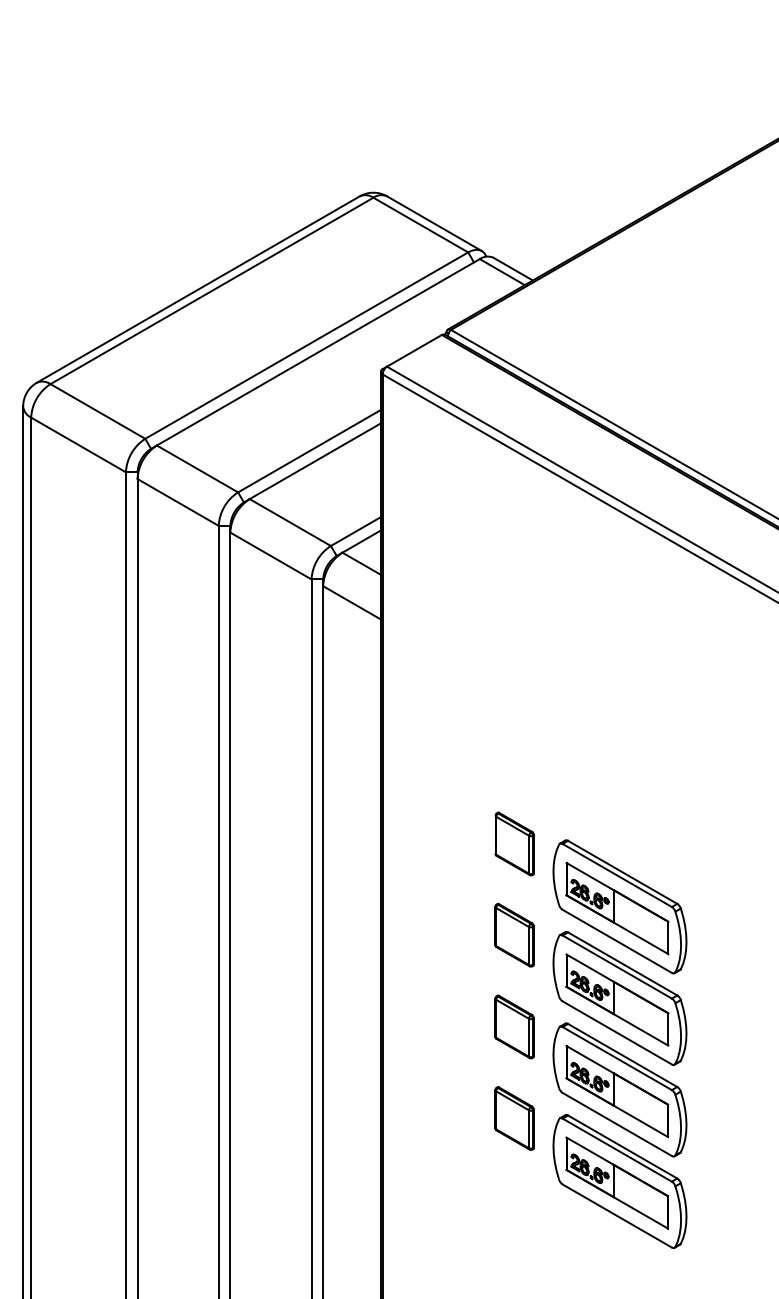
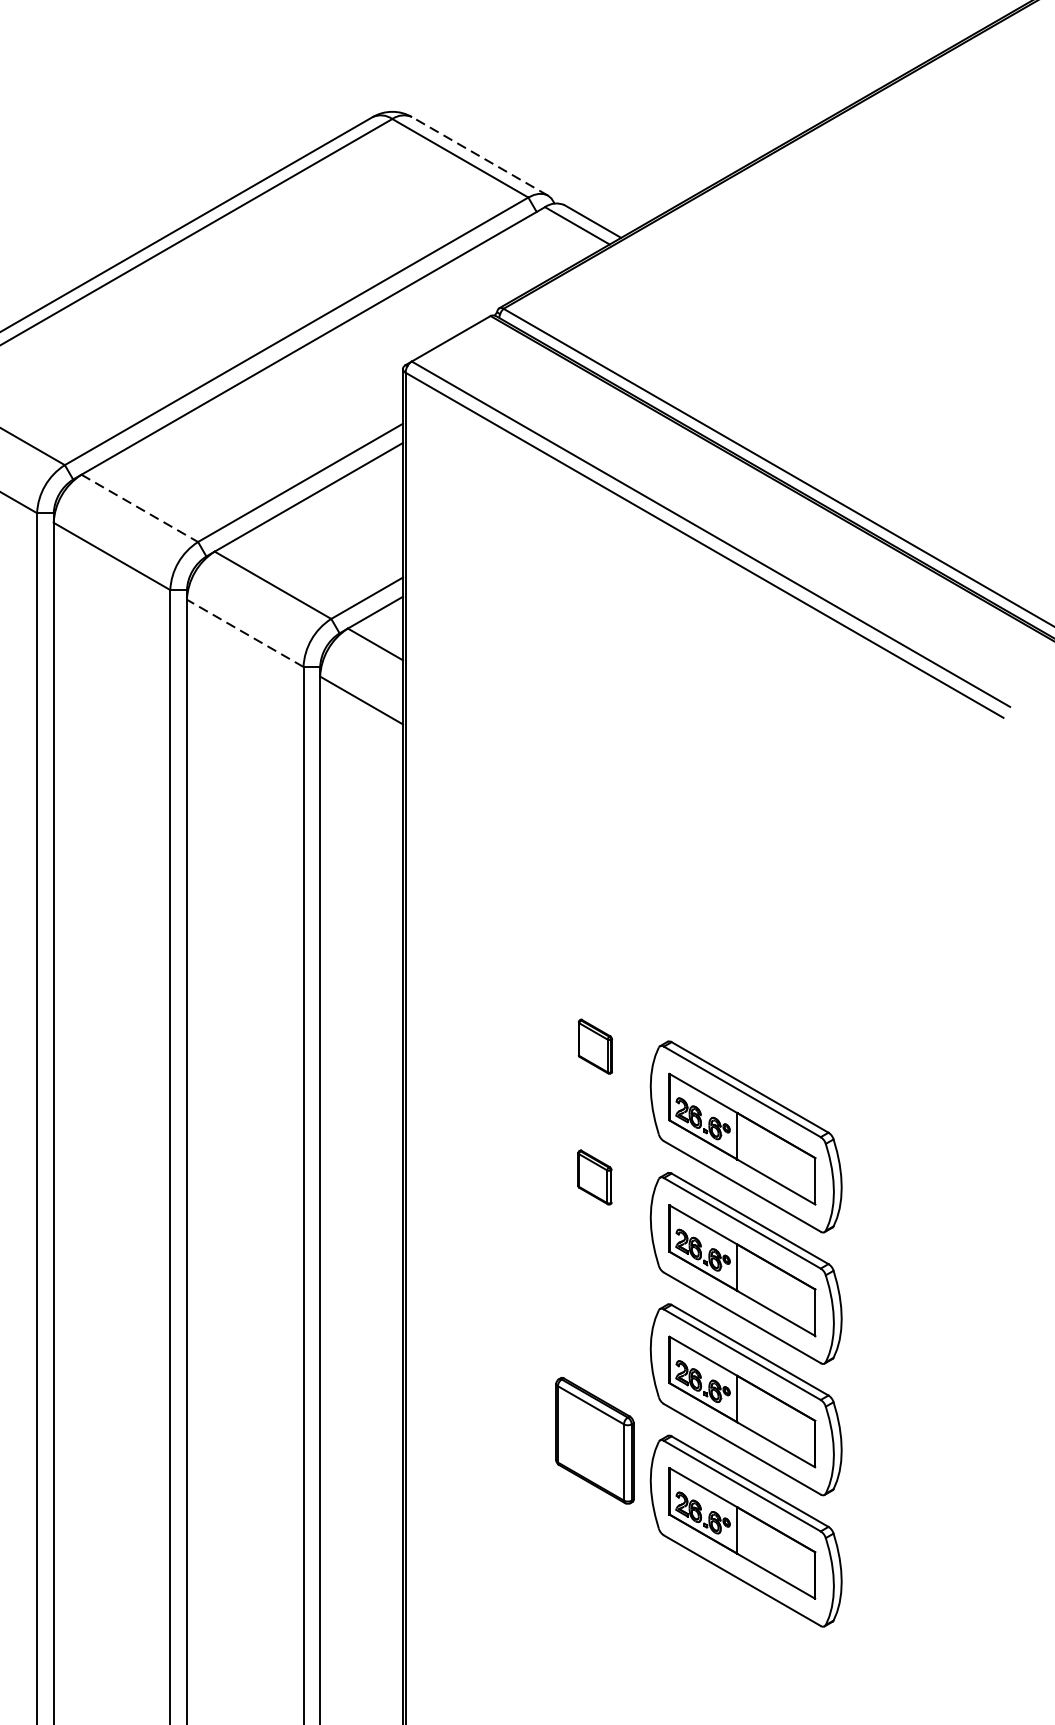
line: (434, 223) -> (479, 156), solid -> dashed
line: (197, 468) -> (139, 507), solid -> dashed
line: (270, 556) -> (244, 634), solid -> dashed
part: (514, 843) -> (594, 1045), size x0.6
part: (514, 934) -> (594, 1176), size x0.6
part: (514, 1026) -> (594, 1308), removed
part: (514, 1118) -> (594, 1440), size x1.4

